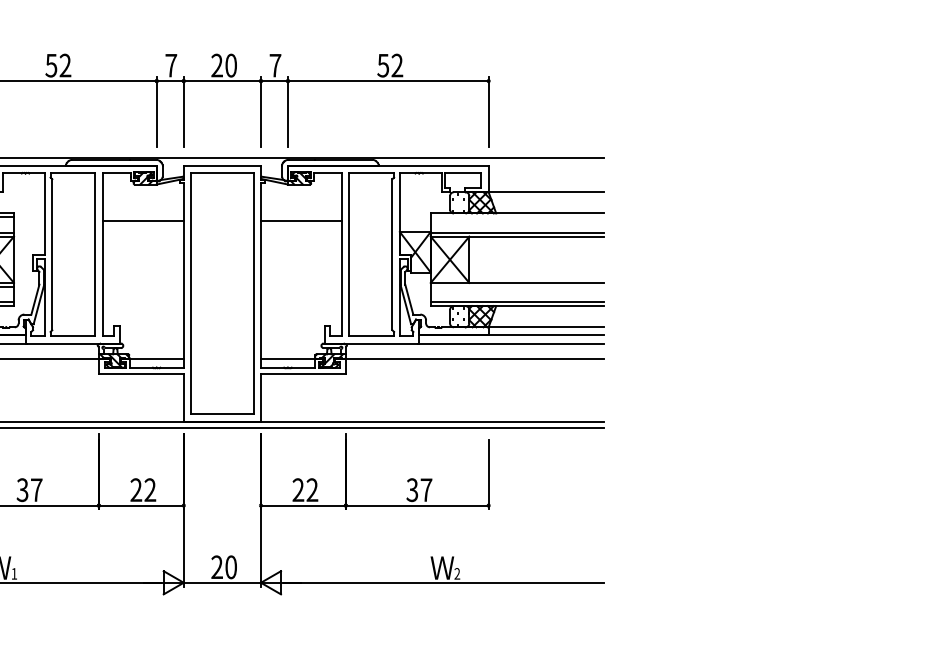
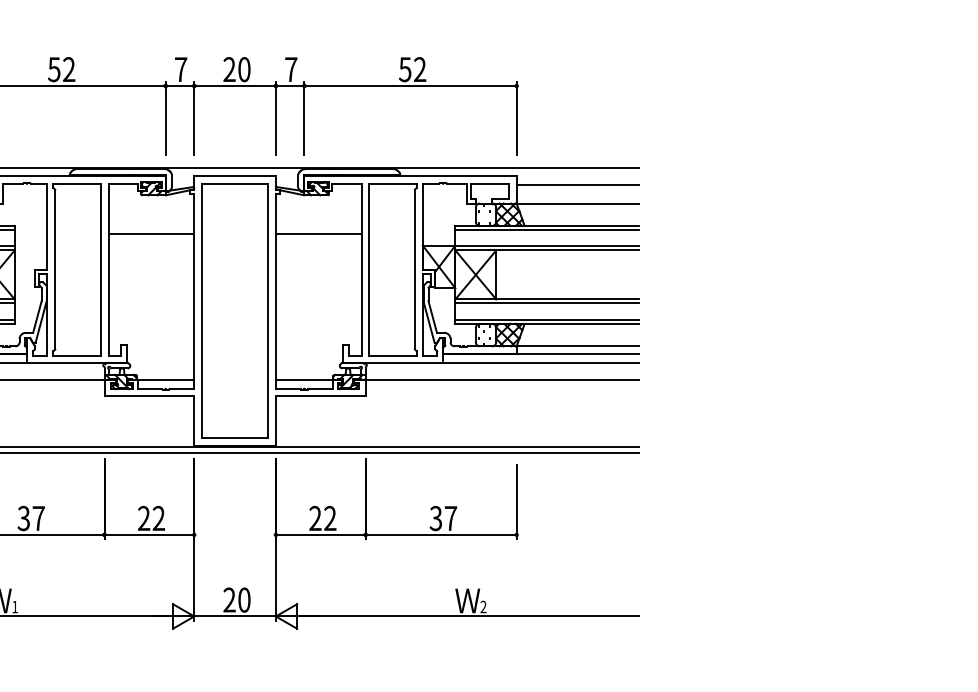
line: (546, 174) -> (577, 184), added
line: (517, 217) -> (547, 230), added
line: (517, 286) -> (547, 303), added

